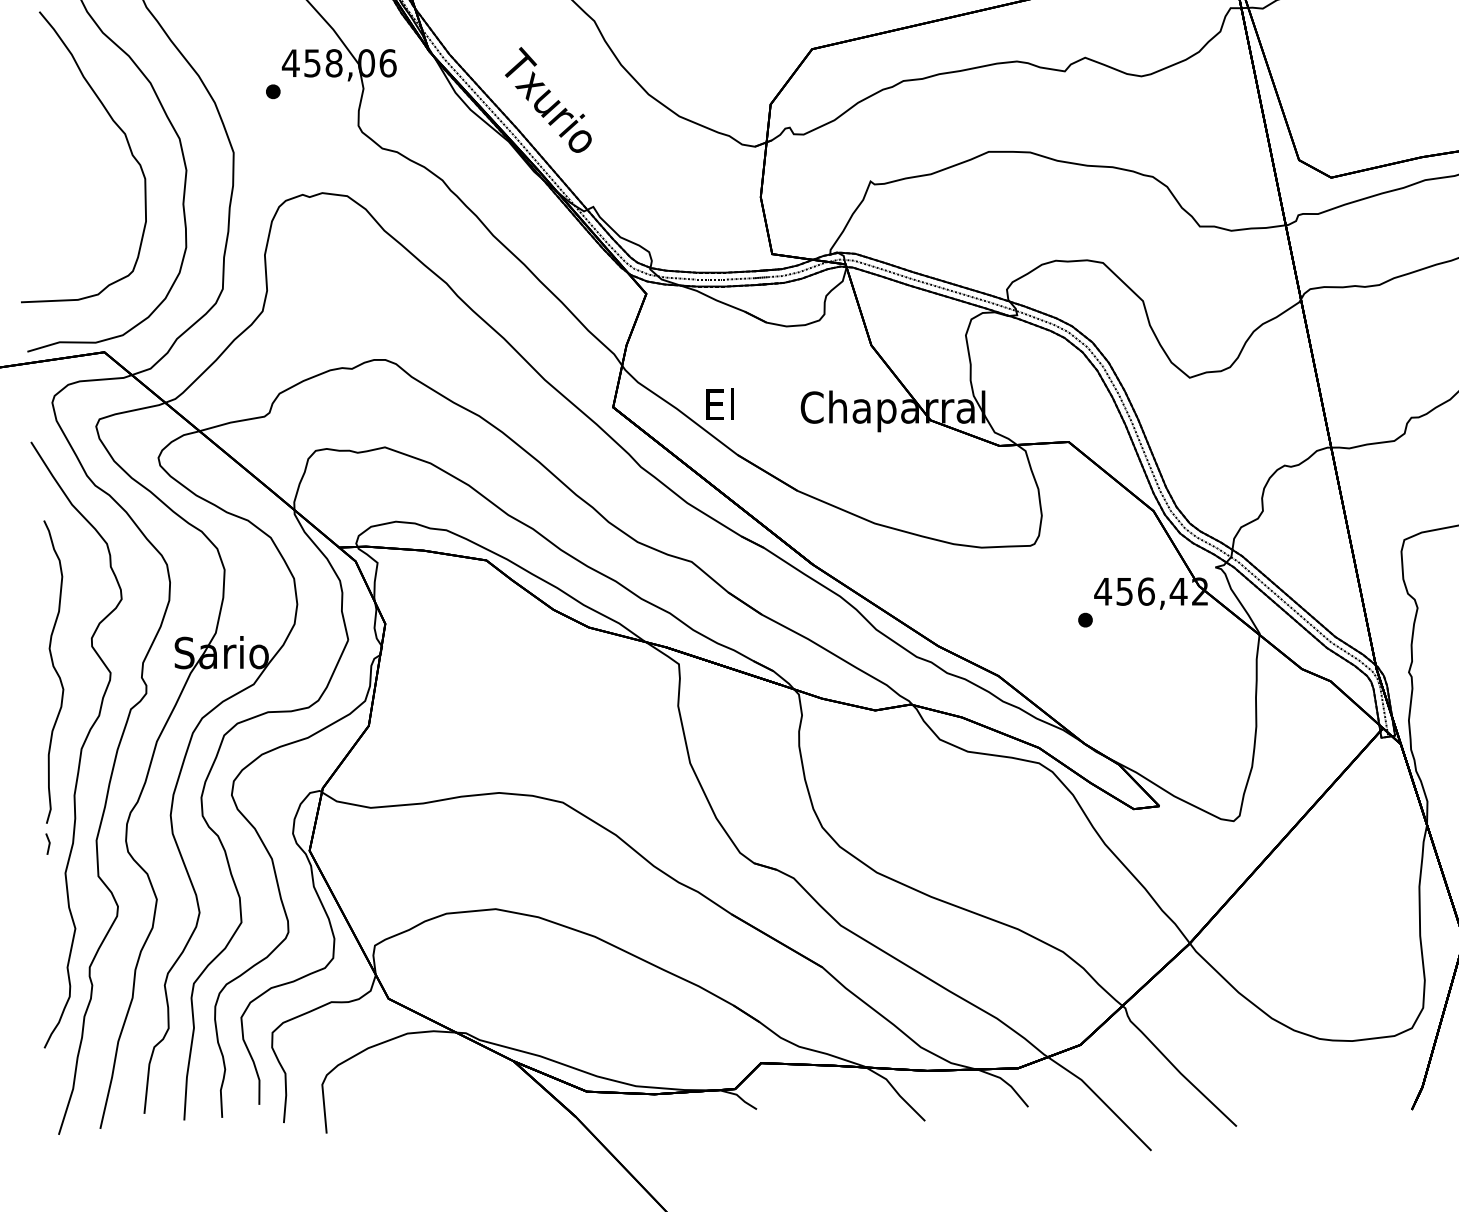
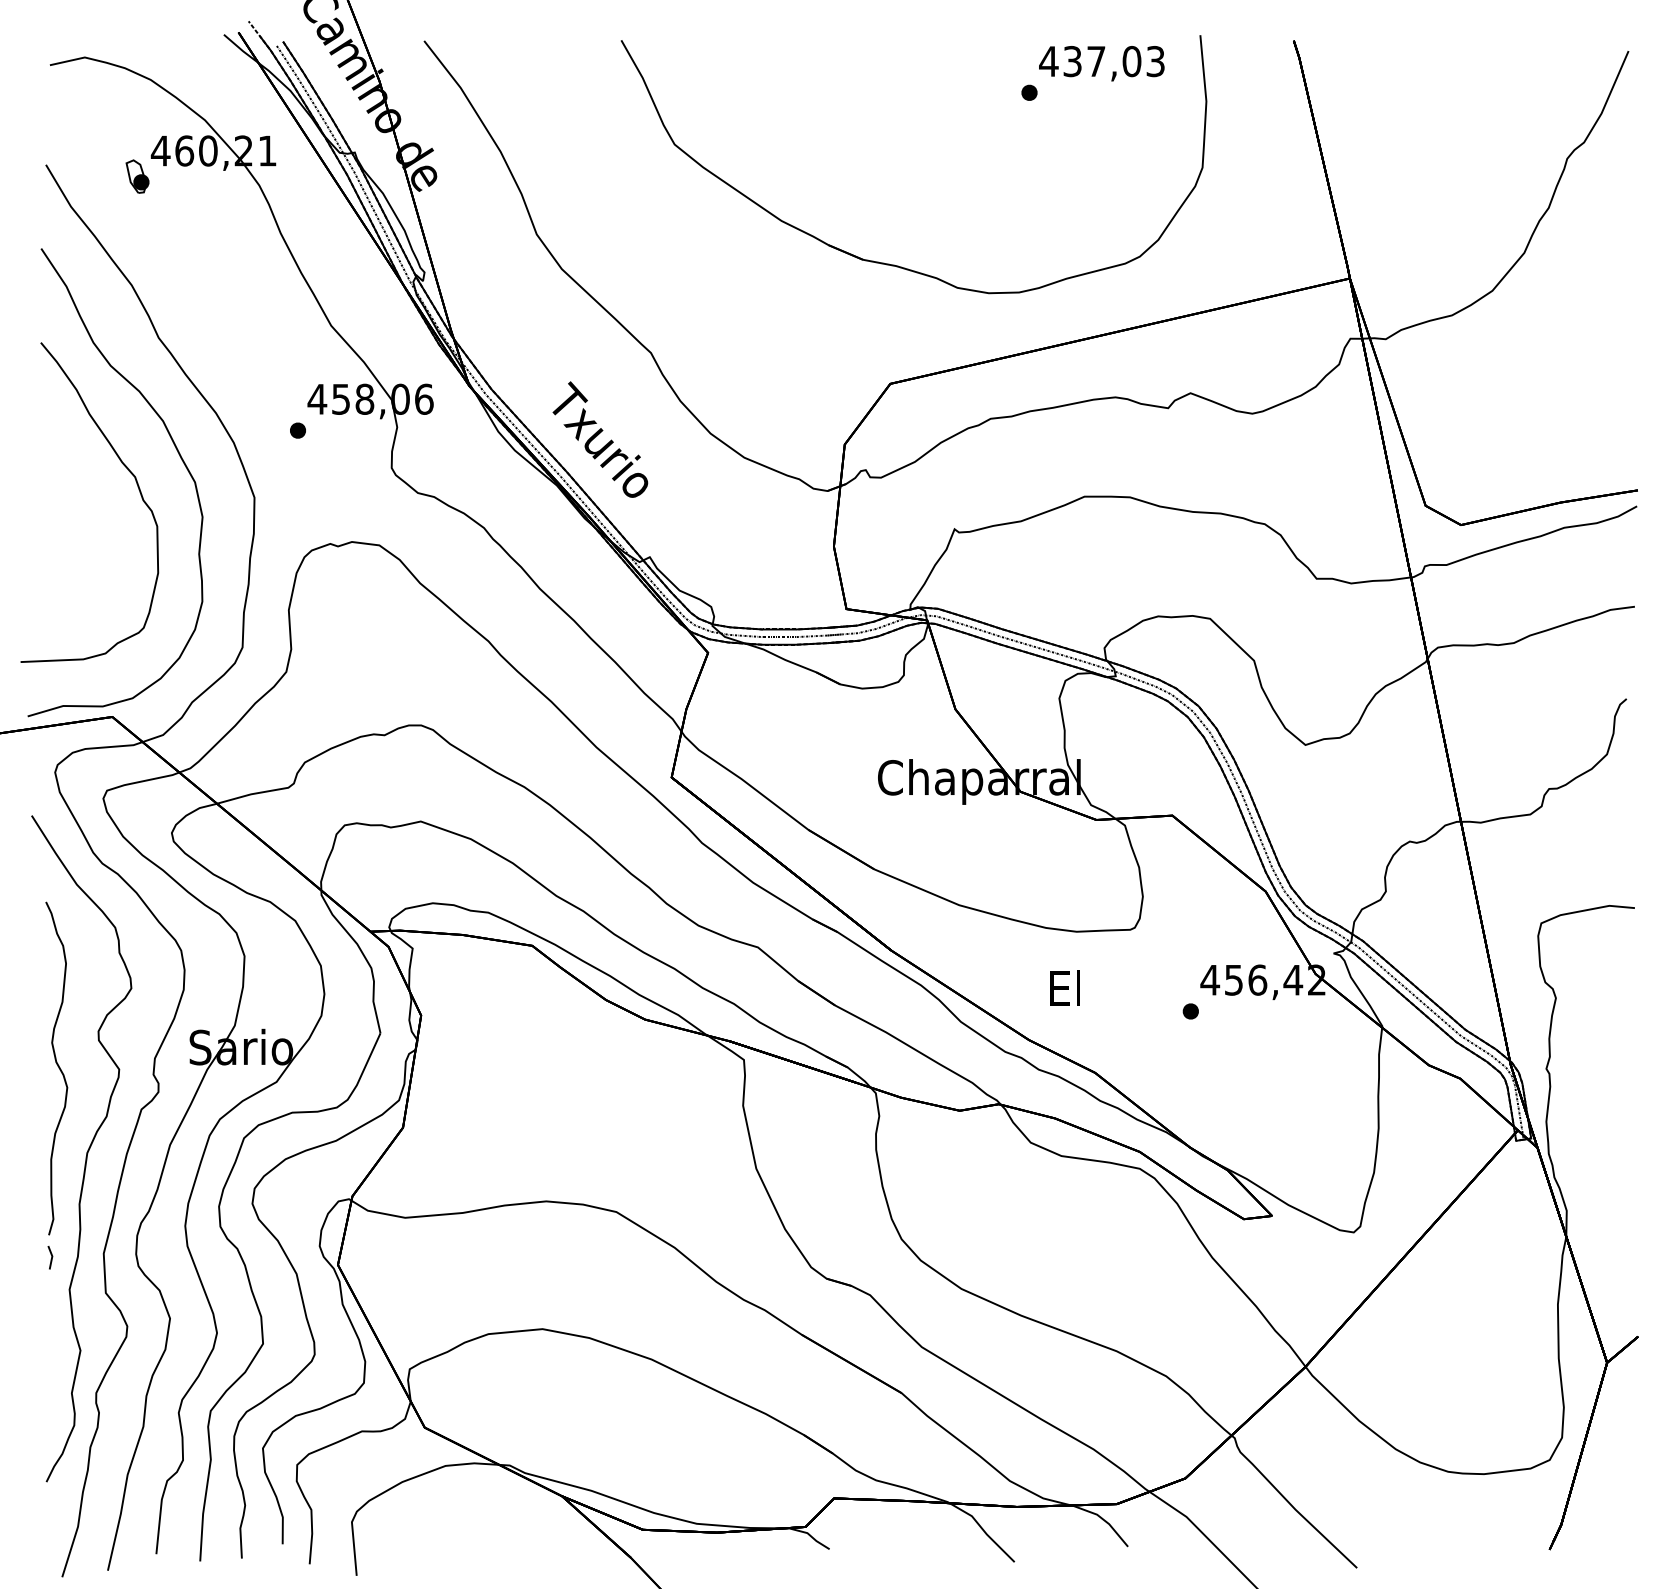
text: (719, 403) -> (1064, 987), moved

